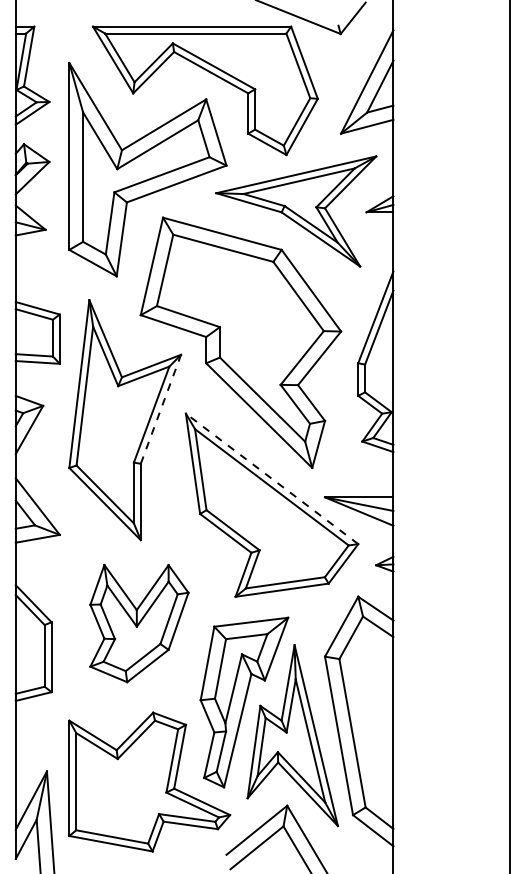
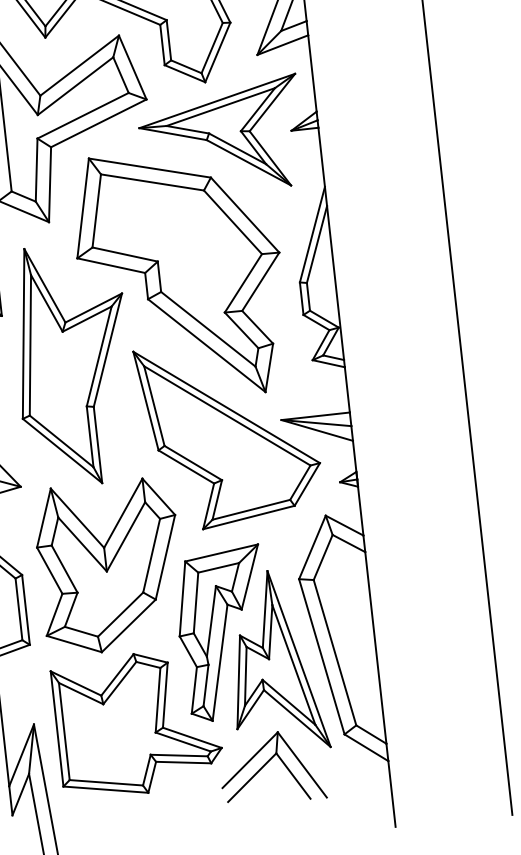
line: (161, 408) -> (108, 349), dashed -> solid
line: (271, 478) -> (225, 407), dashed -> solid
part: (139, 623) -> (110, 566), size x1.43

